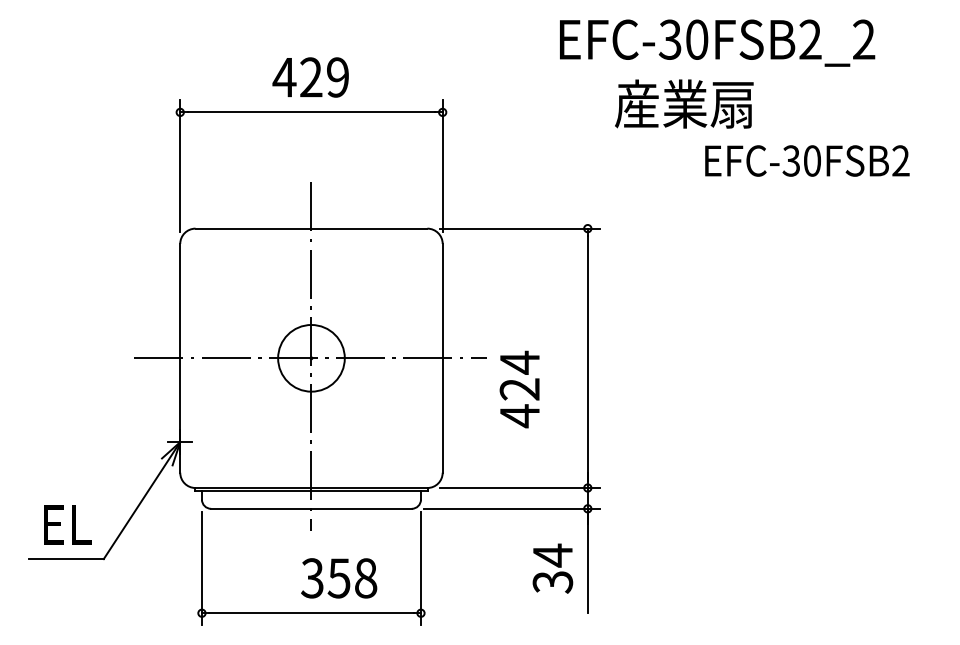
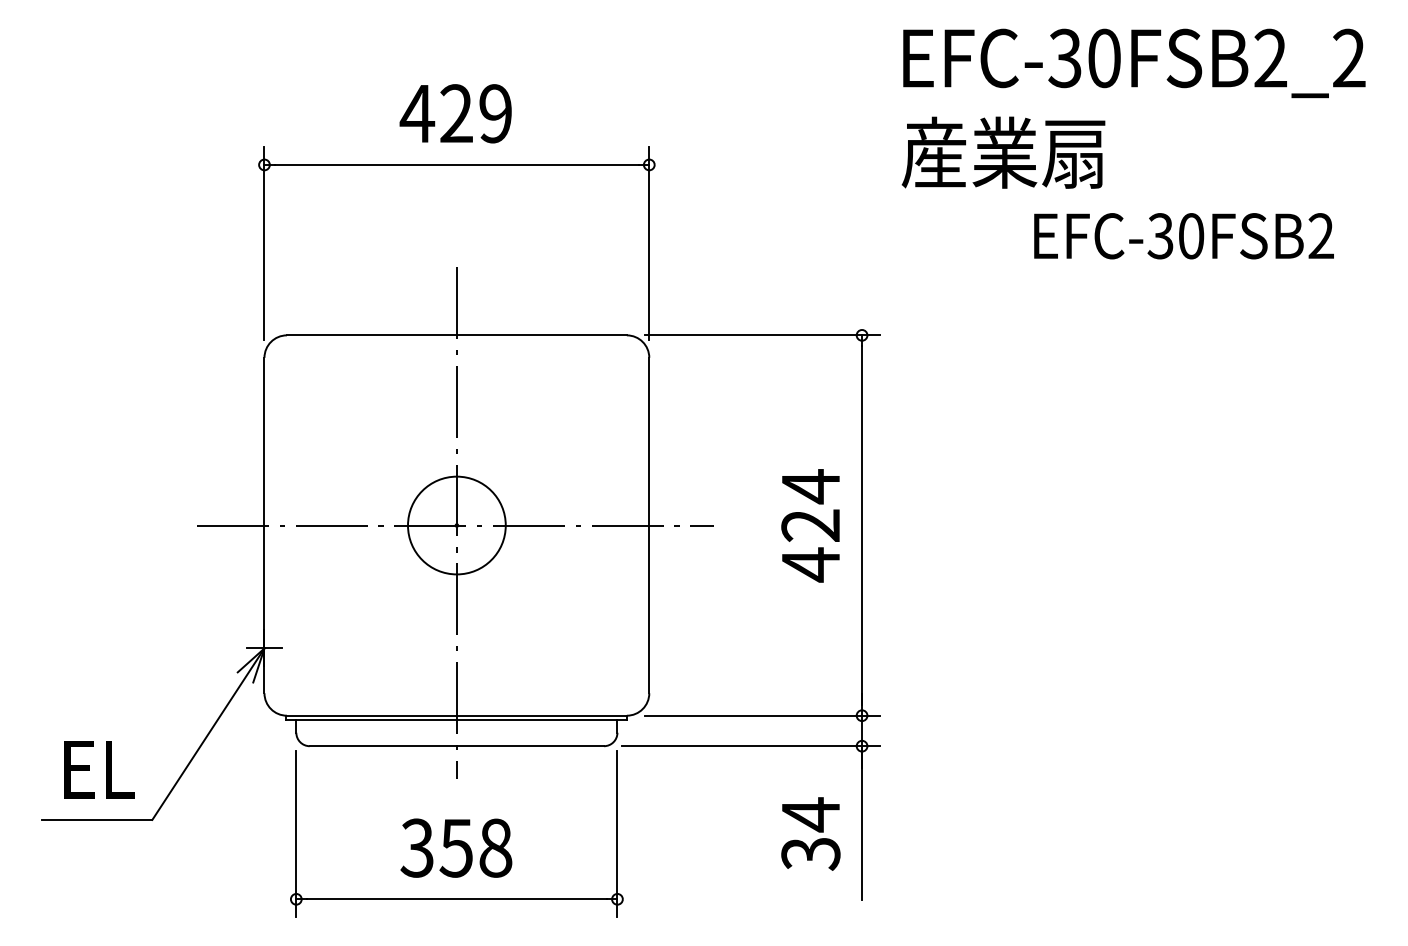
text: (717, 42) -> (1134, 62), moved
text: (519, 389) -> (810, 525), moved
text: (339, 578) -> (456, 848), moved

